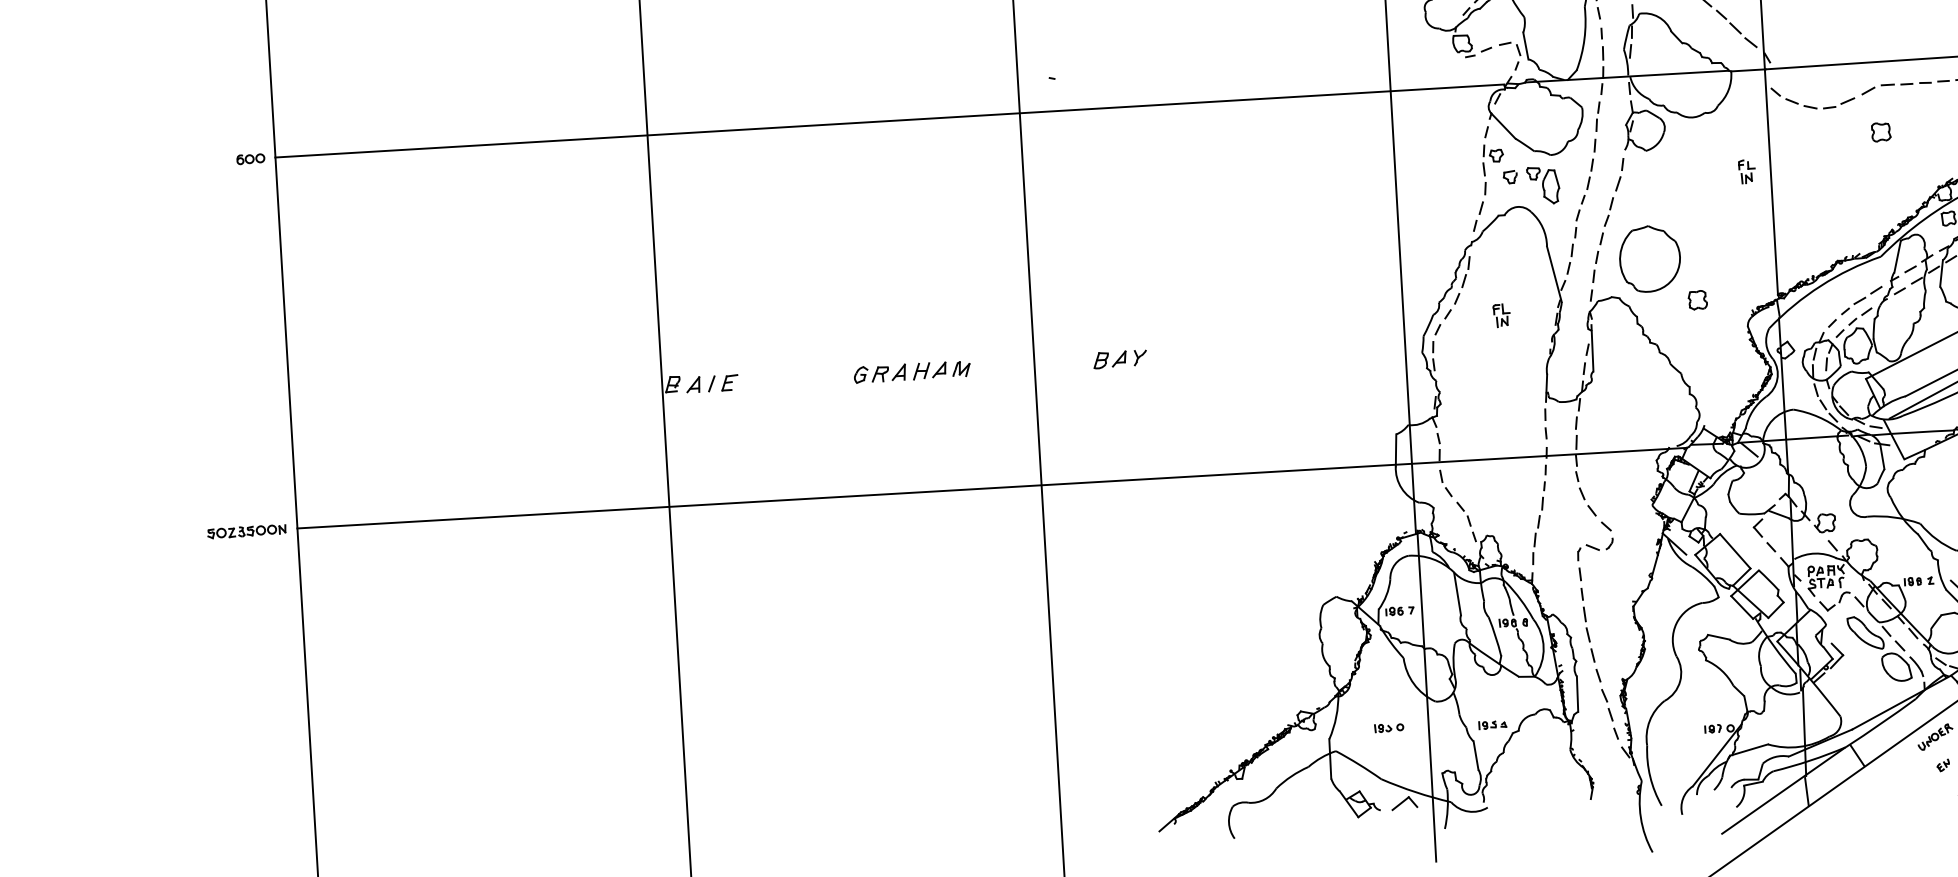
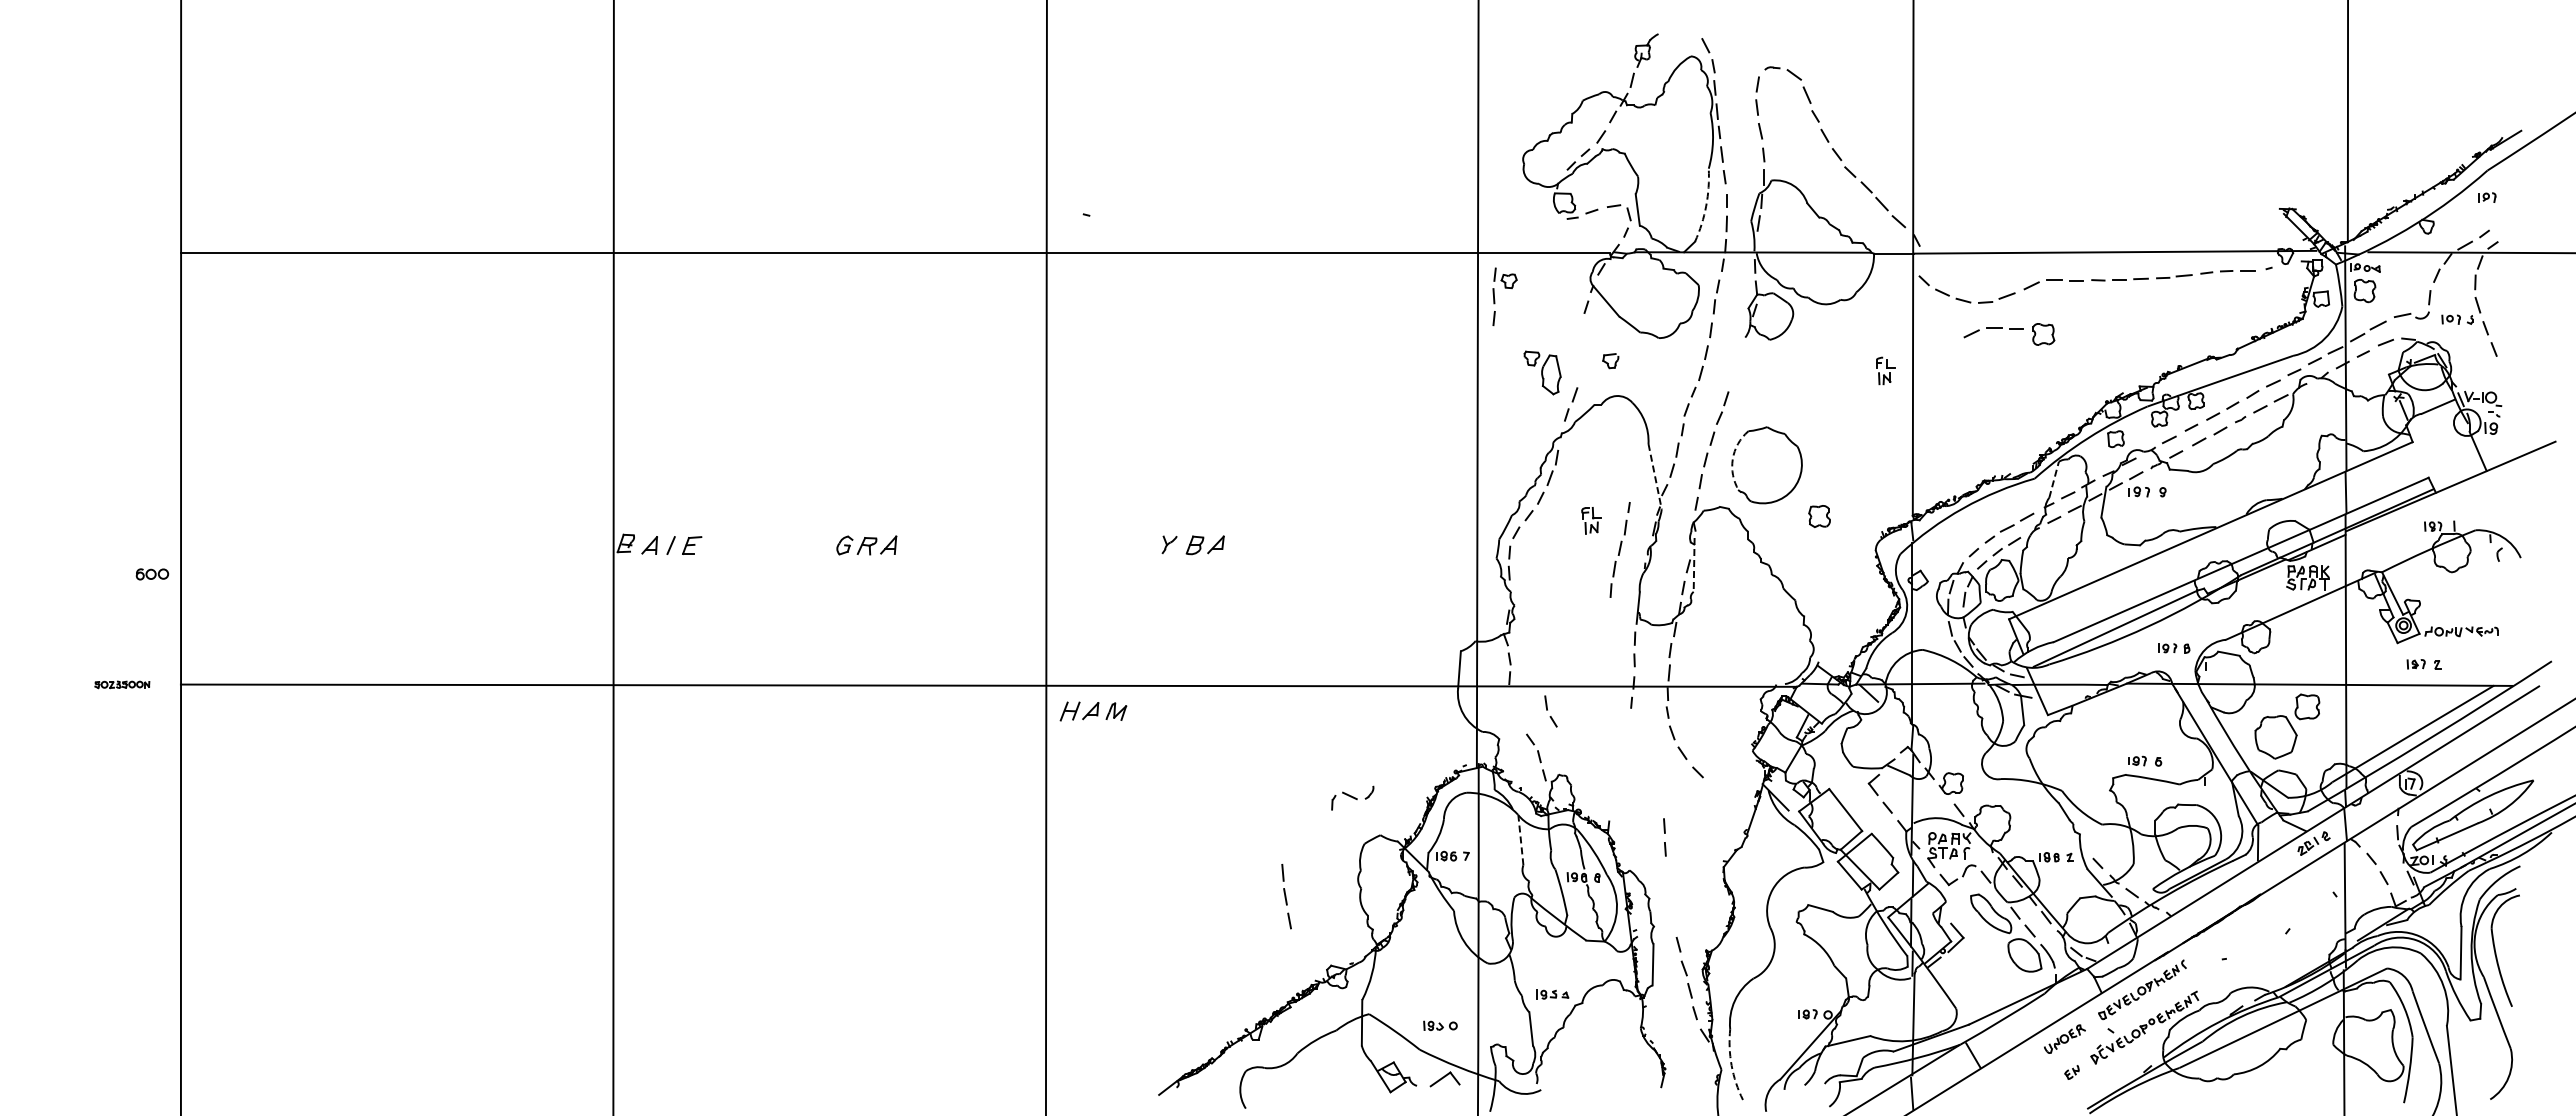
arc: (1584, 39) -> (1706, 206), solid -> dashed
part: (1837, 133) -> (1993, 332), added
part: (250, 159) -> (152, 574), moved
part: (1493, 162) -> (1505, 288), moved
part: (1619, 174) -> (1737, 365), removed
part: (1543, 185) -> (1542, 372), moved
arc: (1620, 255) -> (1732, 459), solid -> dashed
line: (1897, 256) -> (2054, 479), solid -> dashed
line: (1554, 275) -> (1655, 477), solid -> dashed
line: (1592, 347) -> (1694, 564), solid -> dashed
part: (1109, 360) -> (1204, 545), moved
part: (941, 370) -> (1093, 711), moved
part: (1445, 483) -> (1550, 711), moved
part: (1538, 522) -> (1619, 549), moved
part: (247, 531) -> (122, 684), size x0.6
part: (1595, 548) -> (1352, 797), moved
line: (1457, 593) -> (1520, 839), solid -> dashed
part: (1589, 634) -> (1286, 896), moved
part: (1389, 727) -> (1440, 1025), moved
arc: (1650, 776) -> (1731, 1065), solid -> dashed

